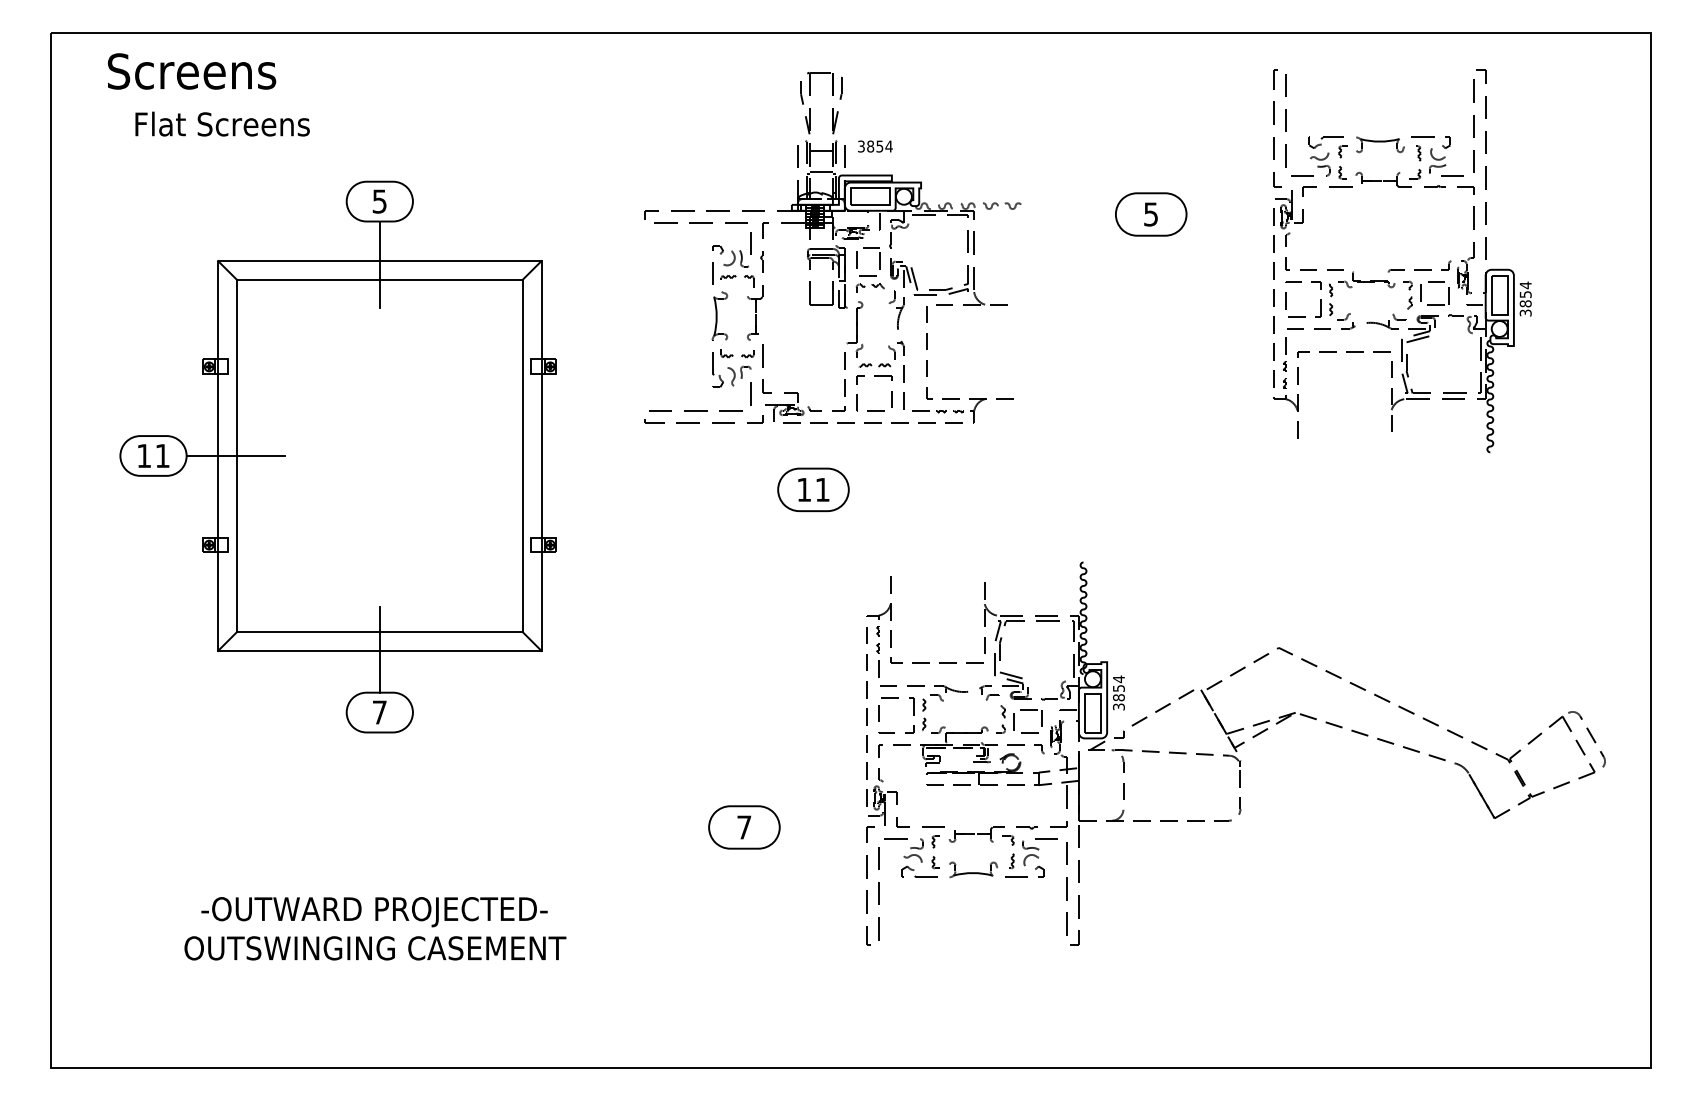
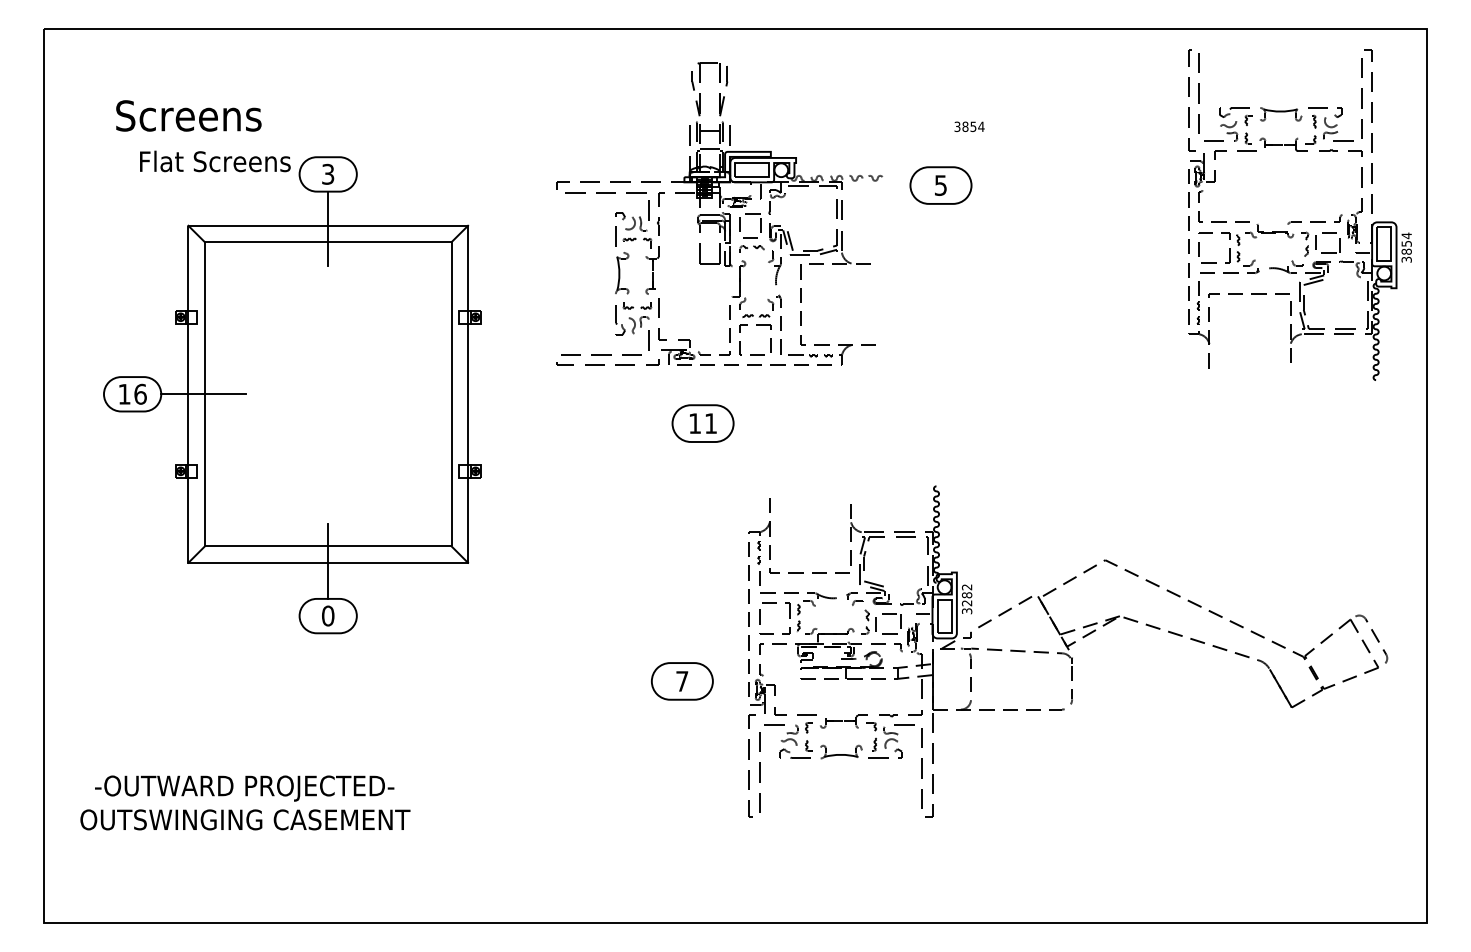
text: (208, 95) -> (203, 136), moved
text: (875, 146) -> (969, 126), moved
text: (380, 200) -> (328, 173), 5 -> 3
part: (1150, 214) -> (940, 185), moved
part: (1401, 268) -> (1299, 221), moved
text: (162, 455) -> (140, 393), 11 -> 16
text: (1118, 688) -> (966, 595), 3854 -> 3282
text: (380, 711) -> (328, 615), 7 -> 0
part: (744, 827) -> (682, 681), moved
text: (375, 928) -> (245, 802), moved

